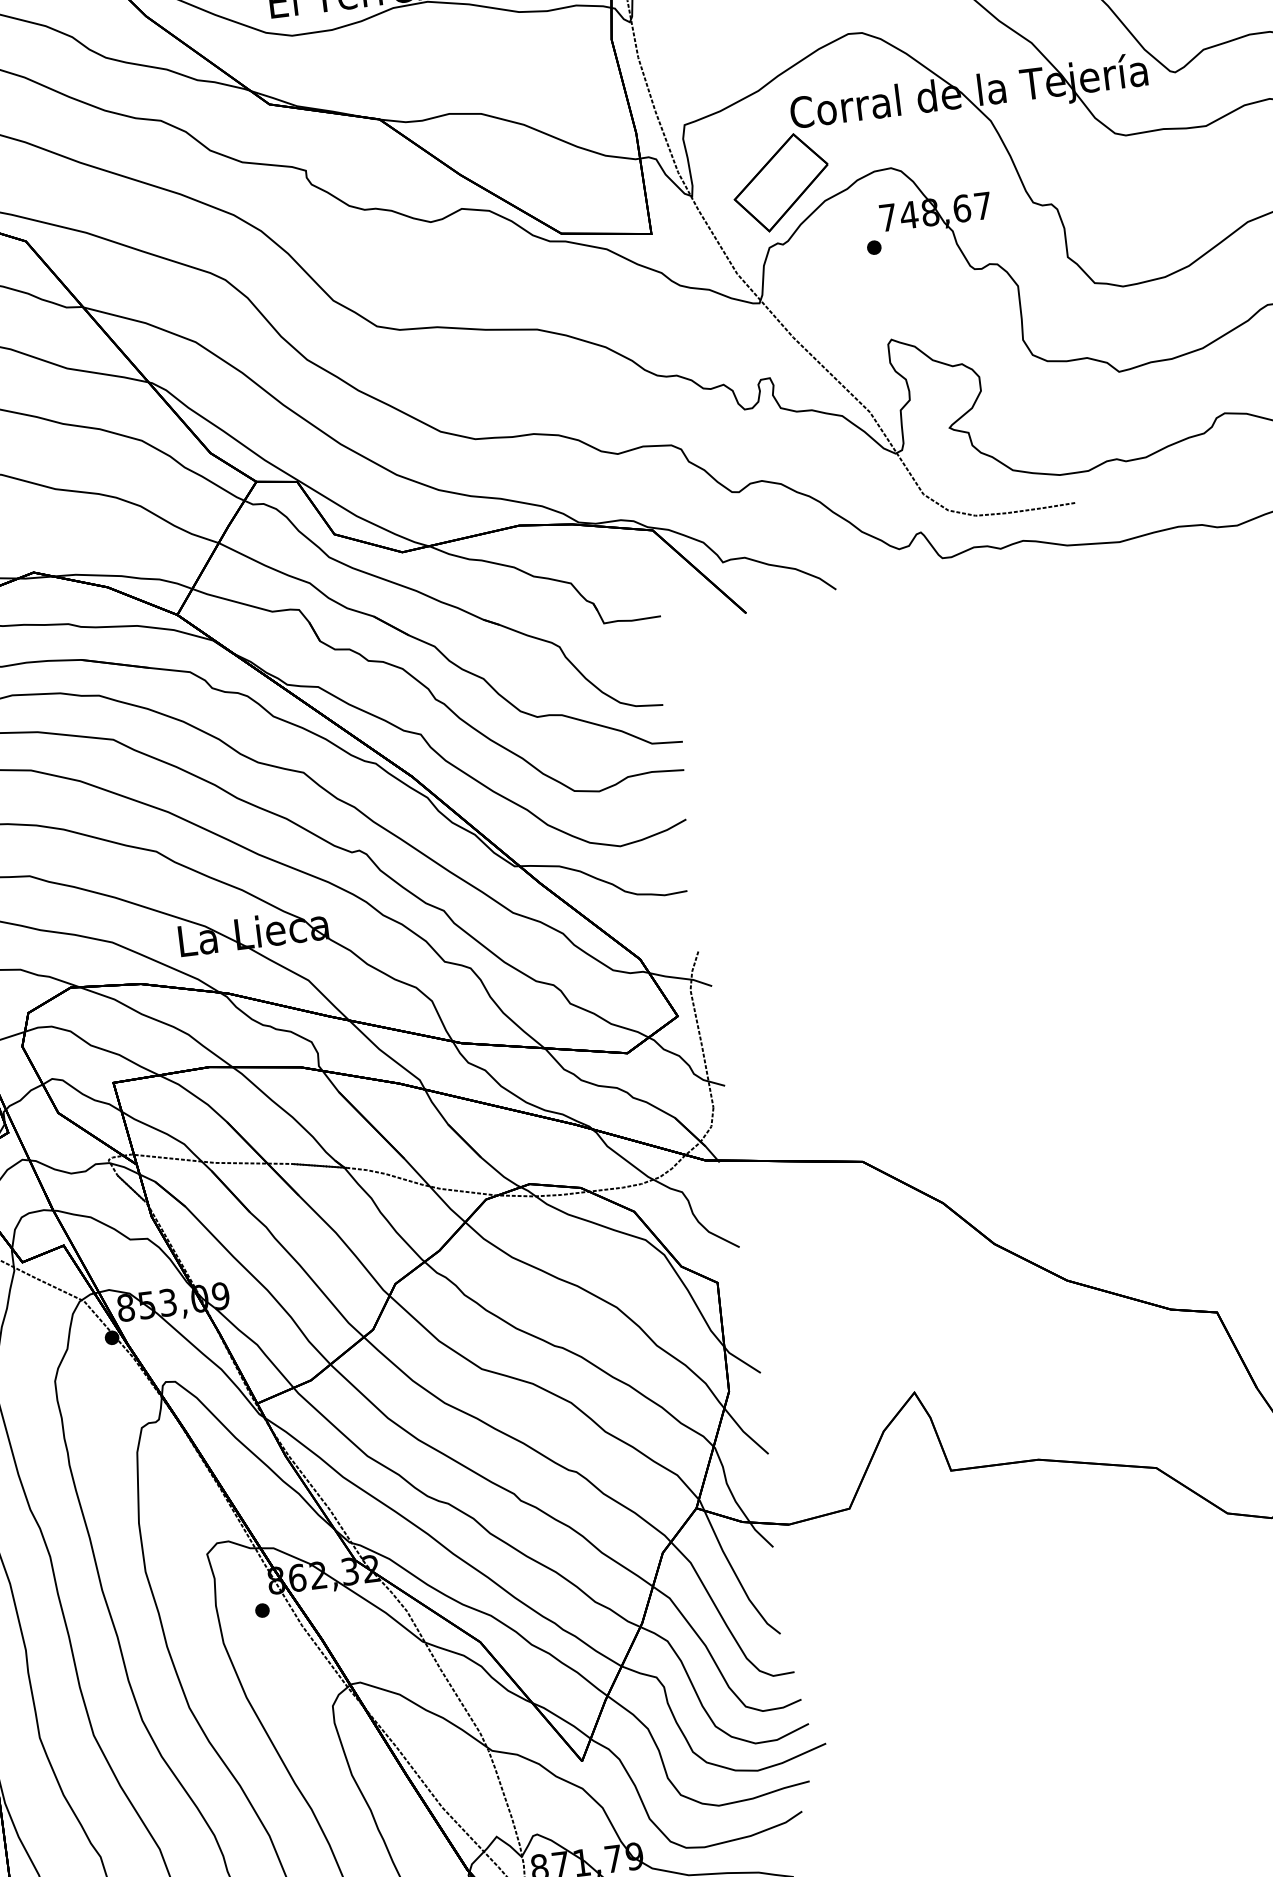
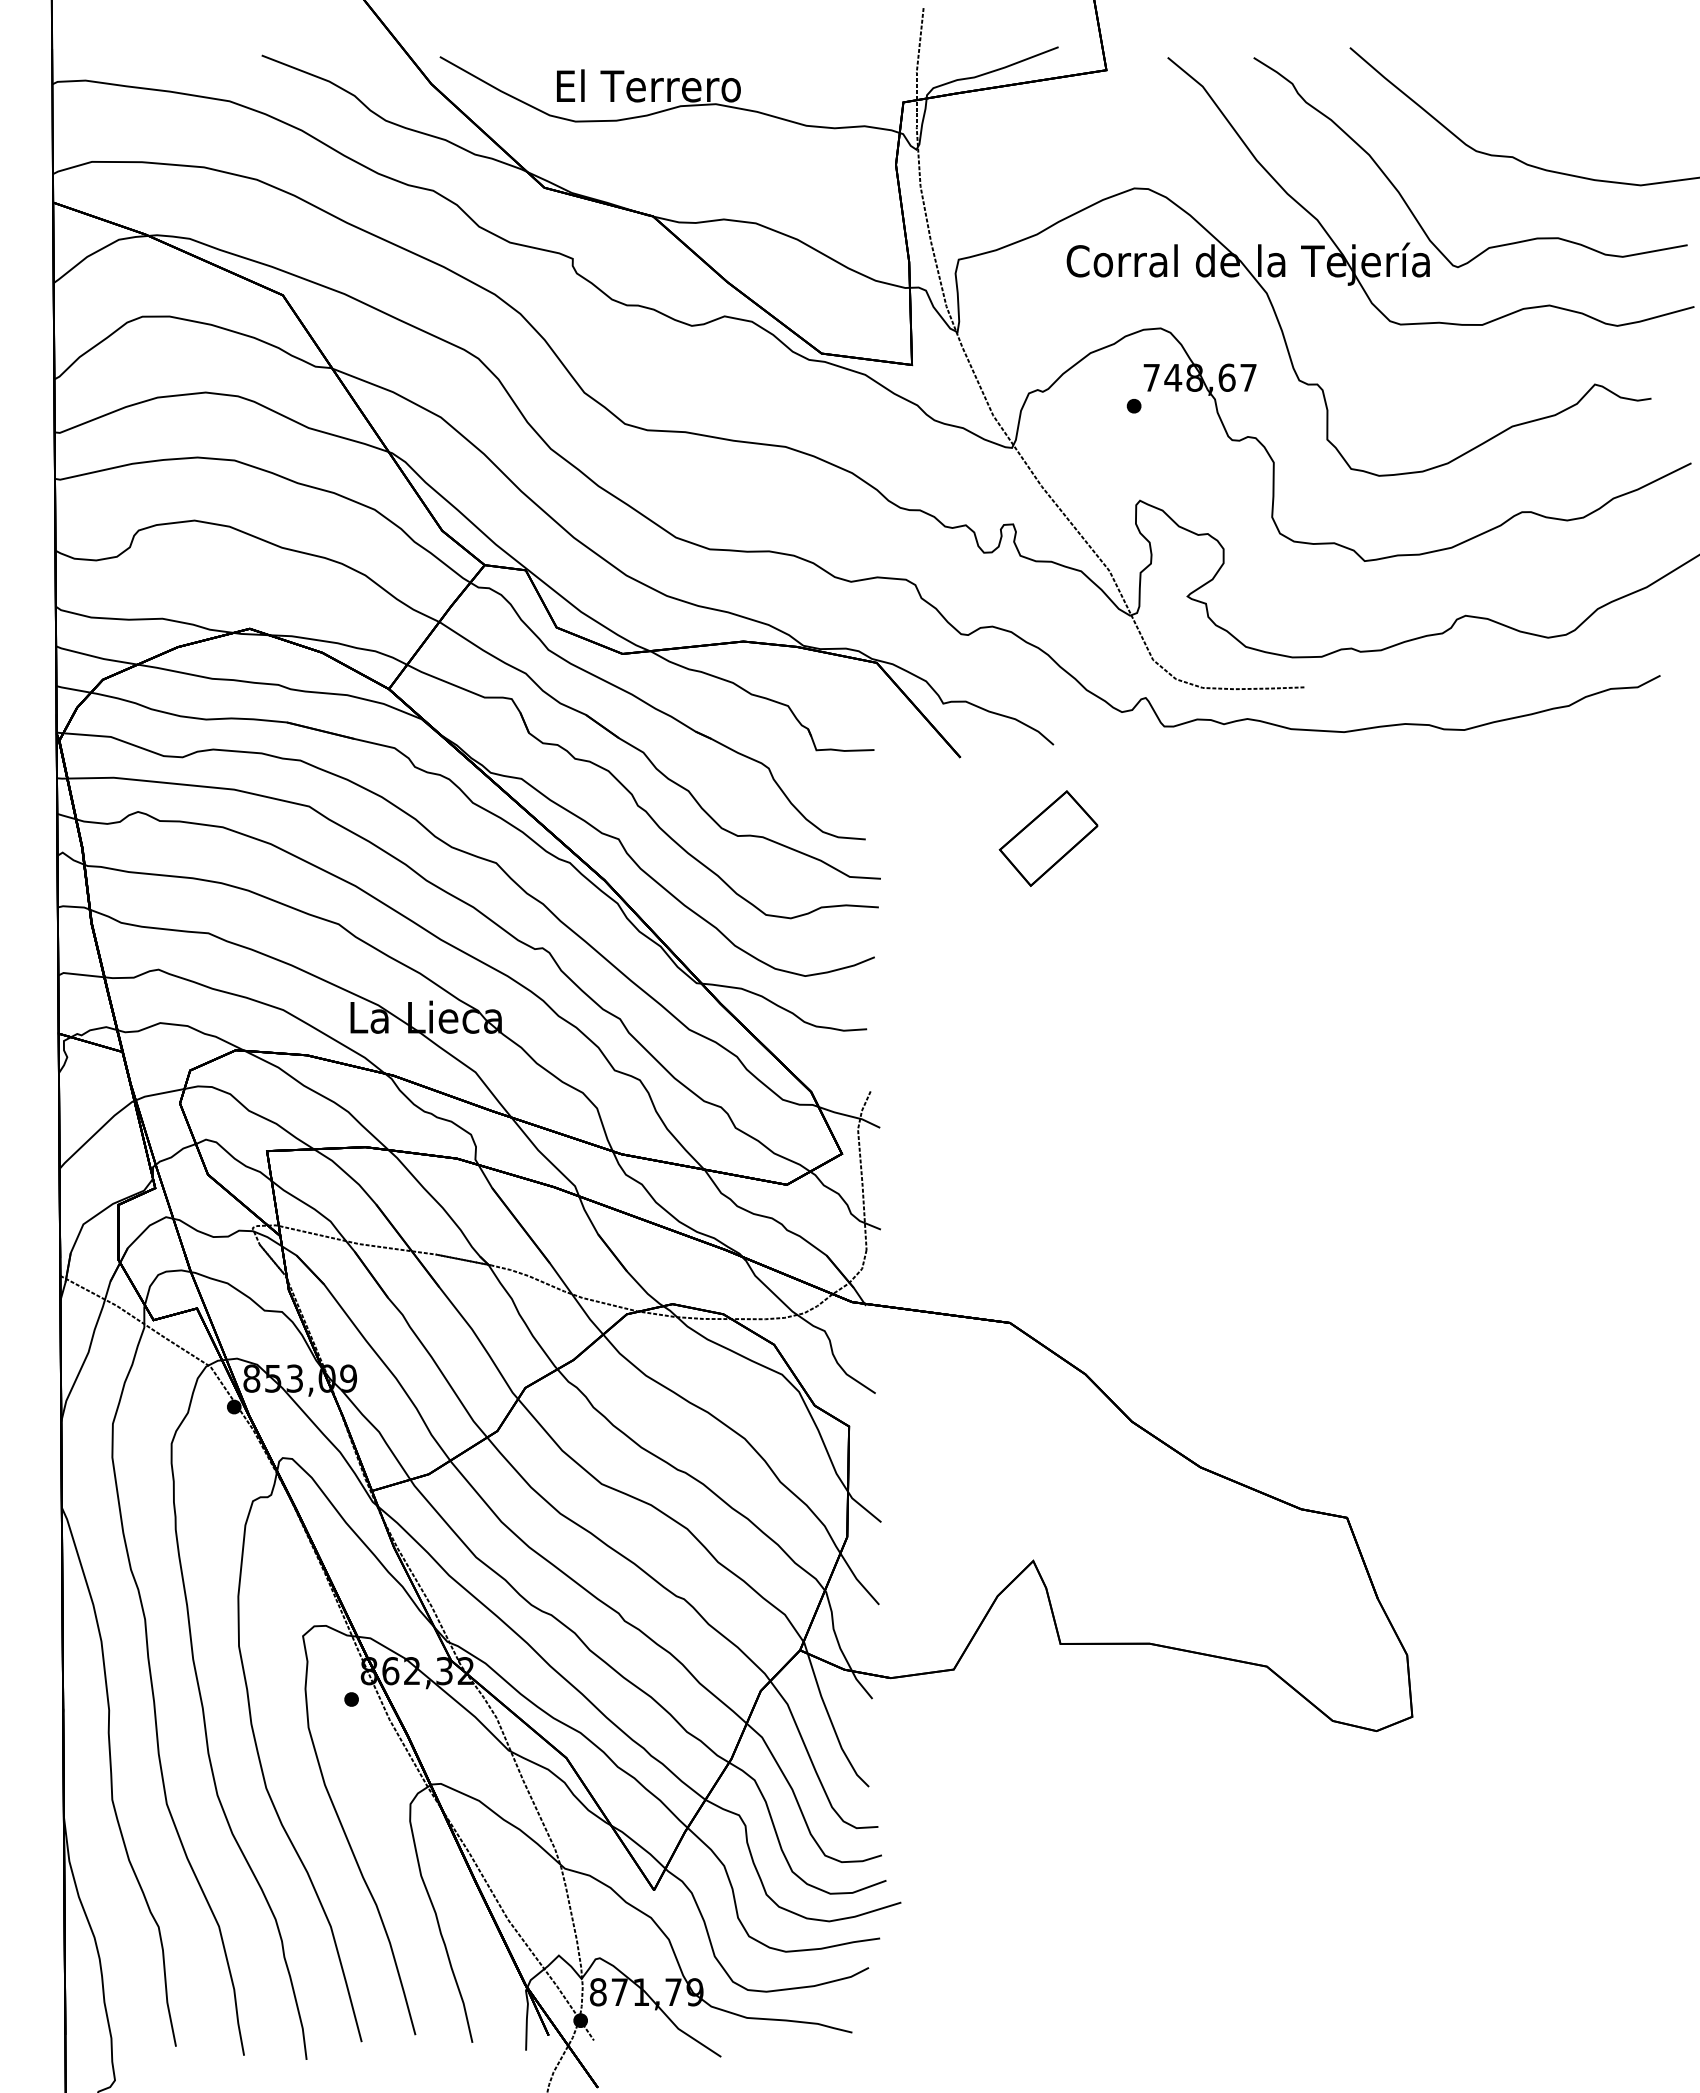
part: (781, 182) -> (1048, 838), moved

